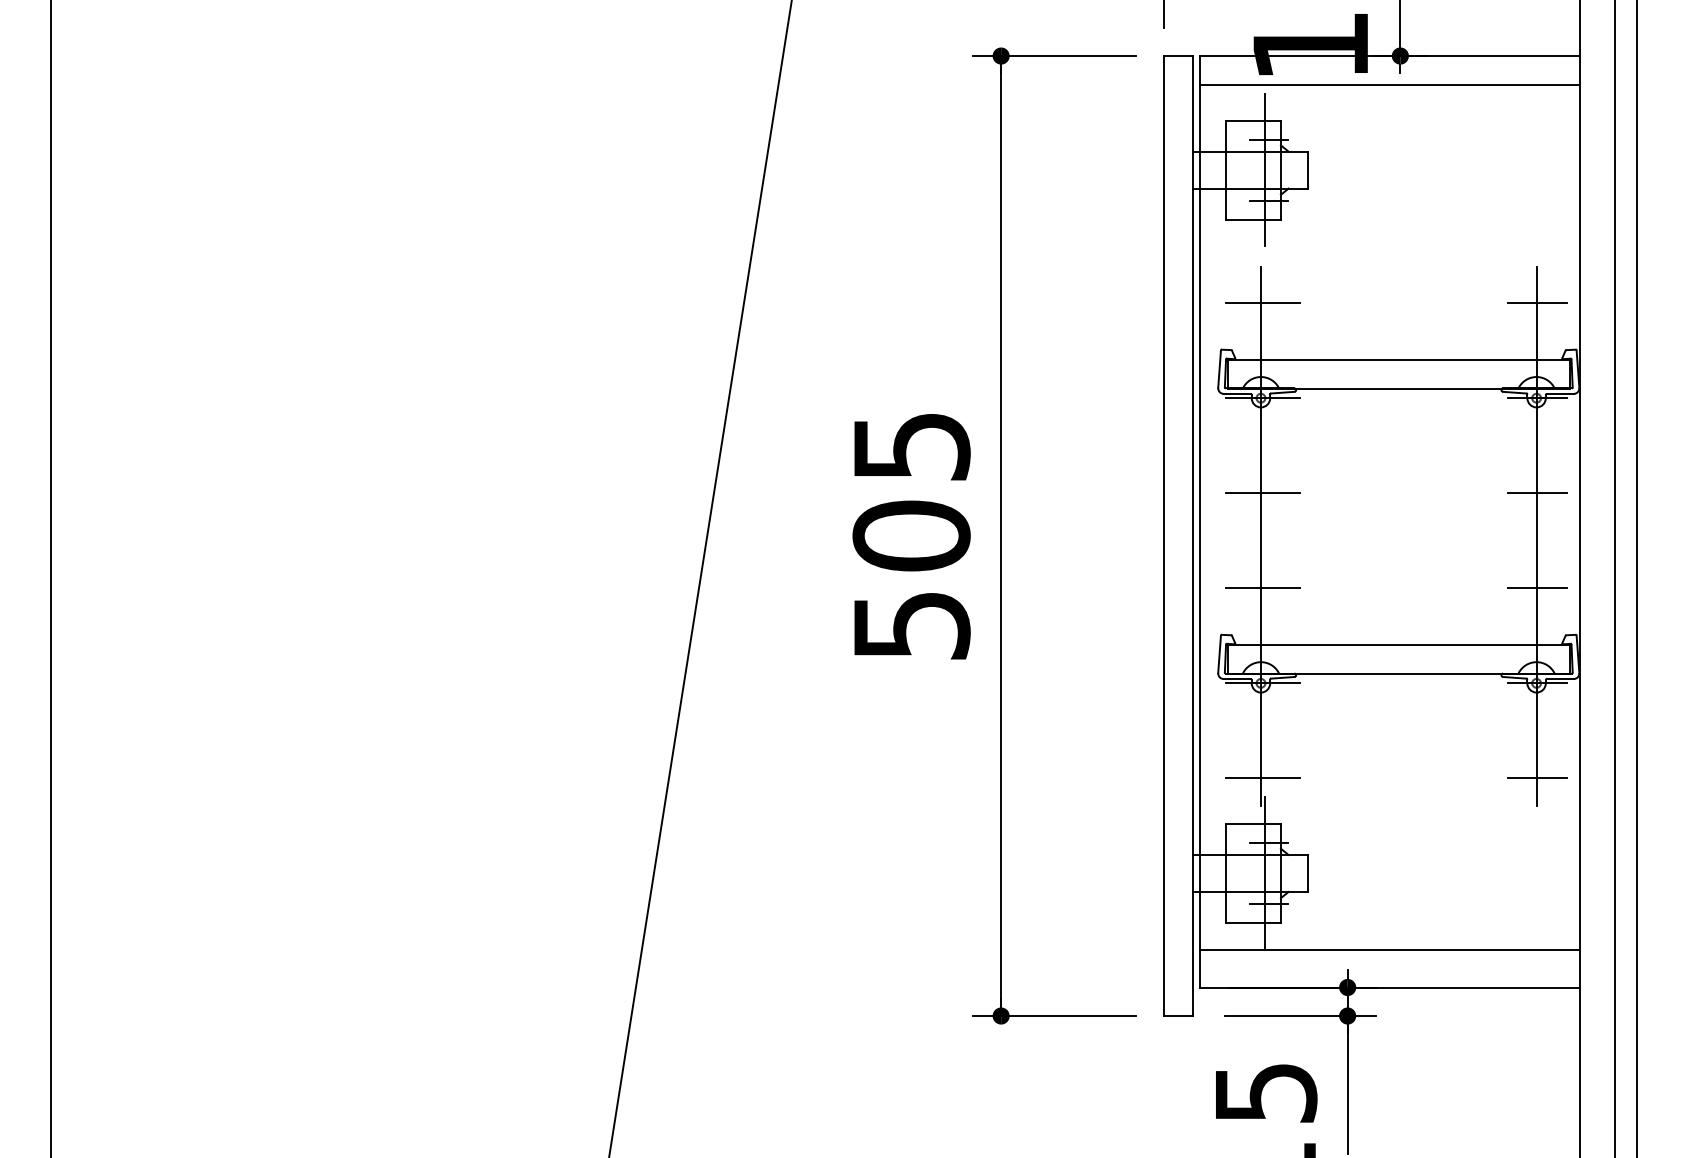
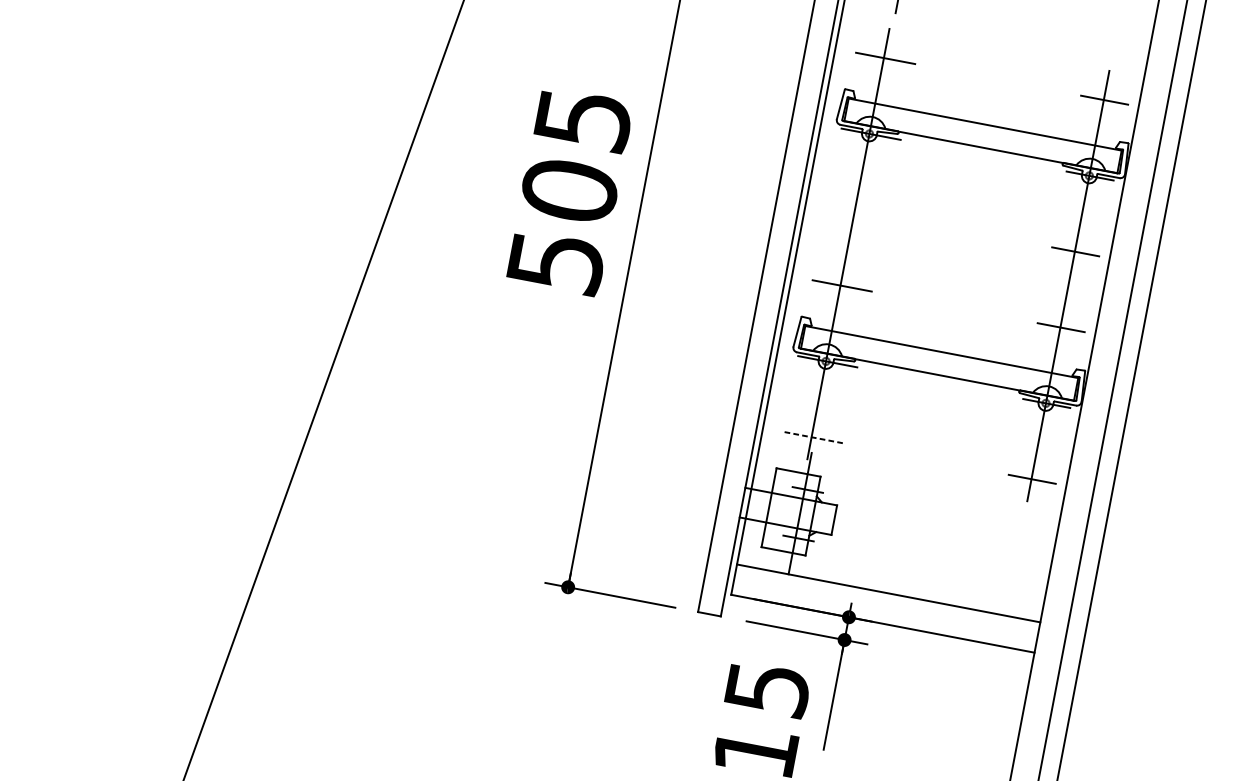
line: (1263, 493) -> (856, 210), removed
line: (1262, 778) -> (812, 437), solid -> dashed

